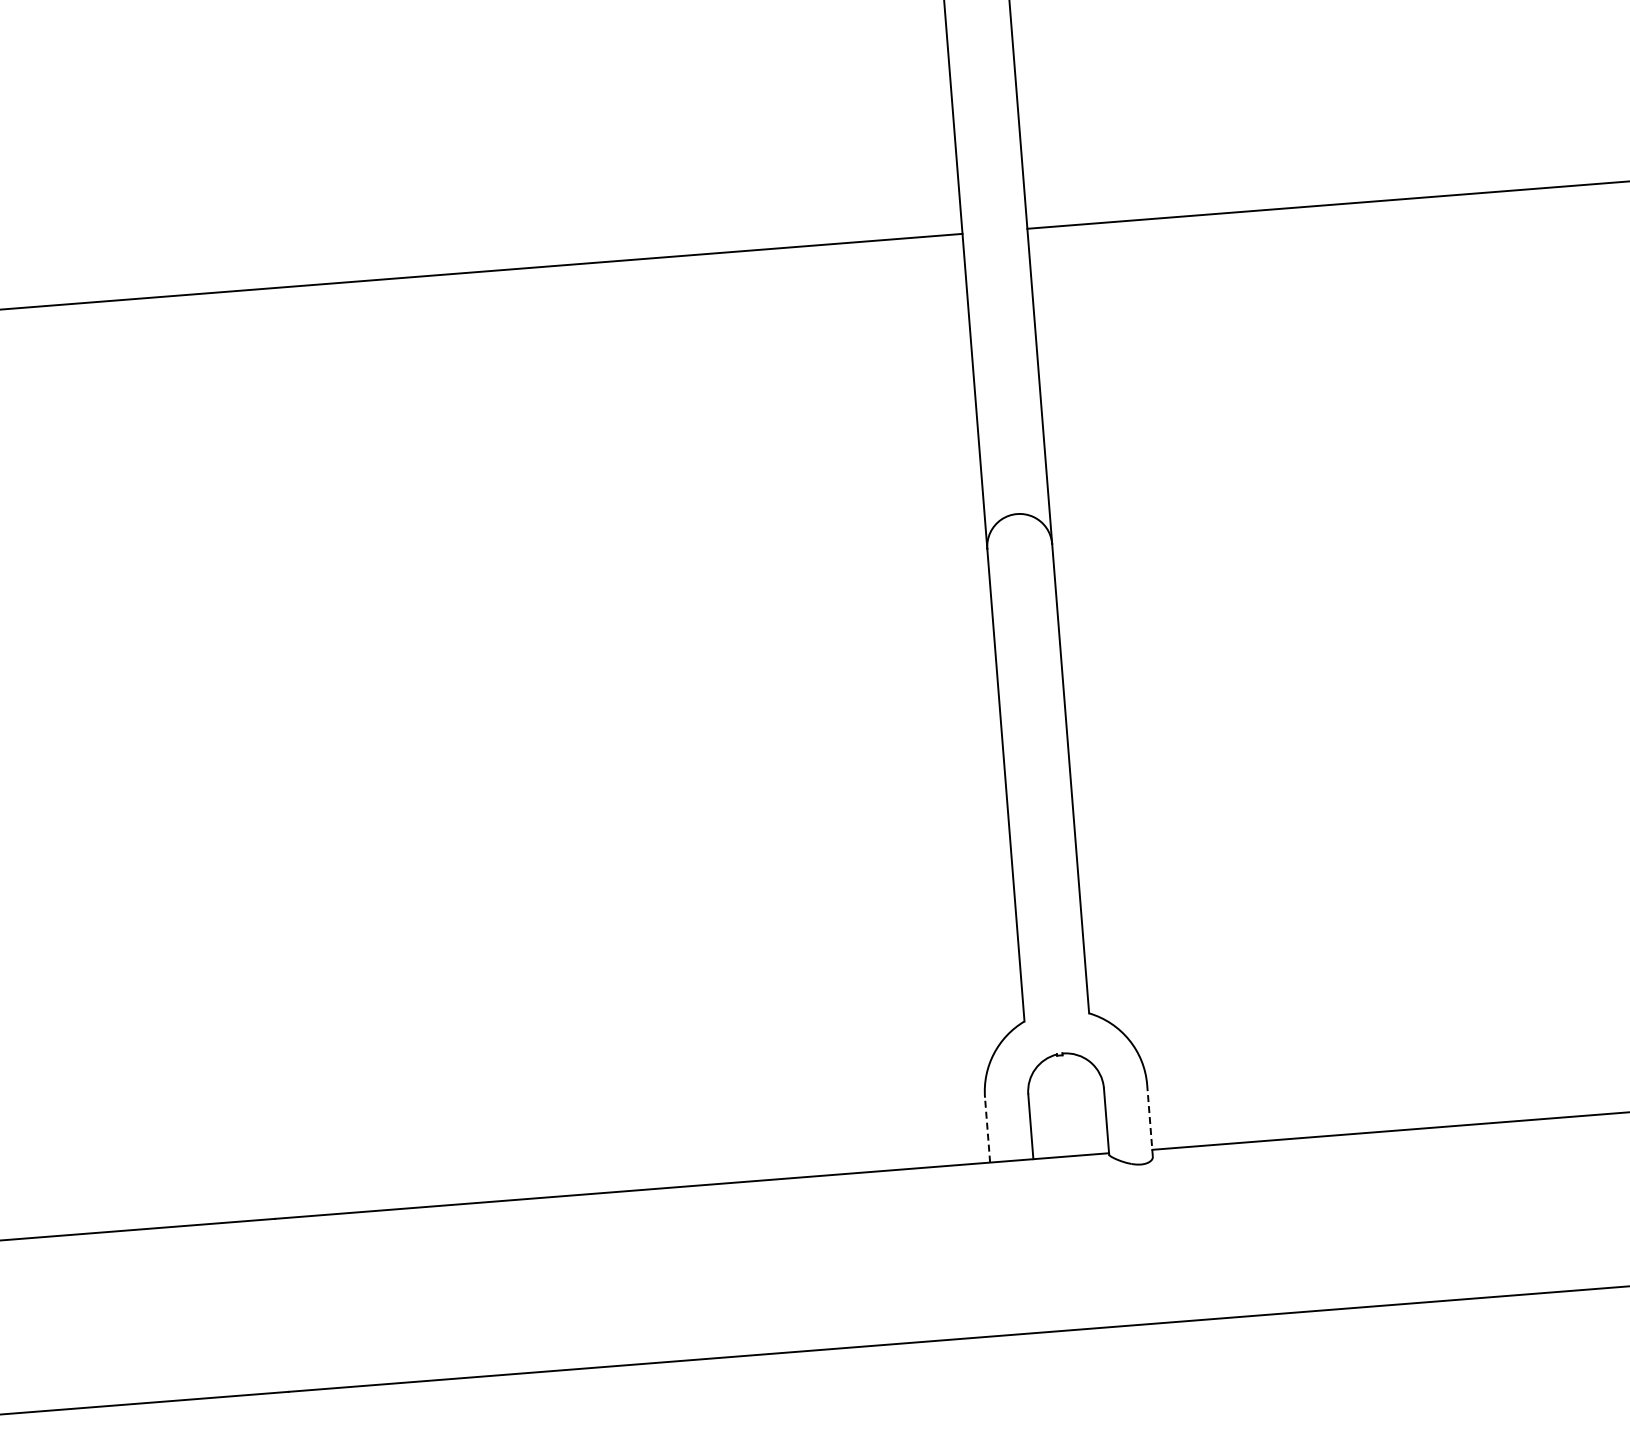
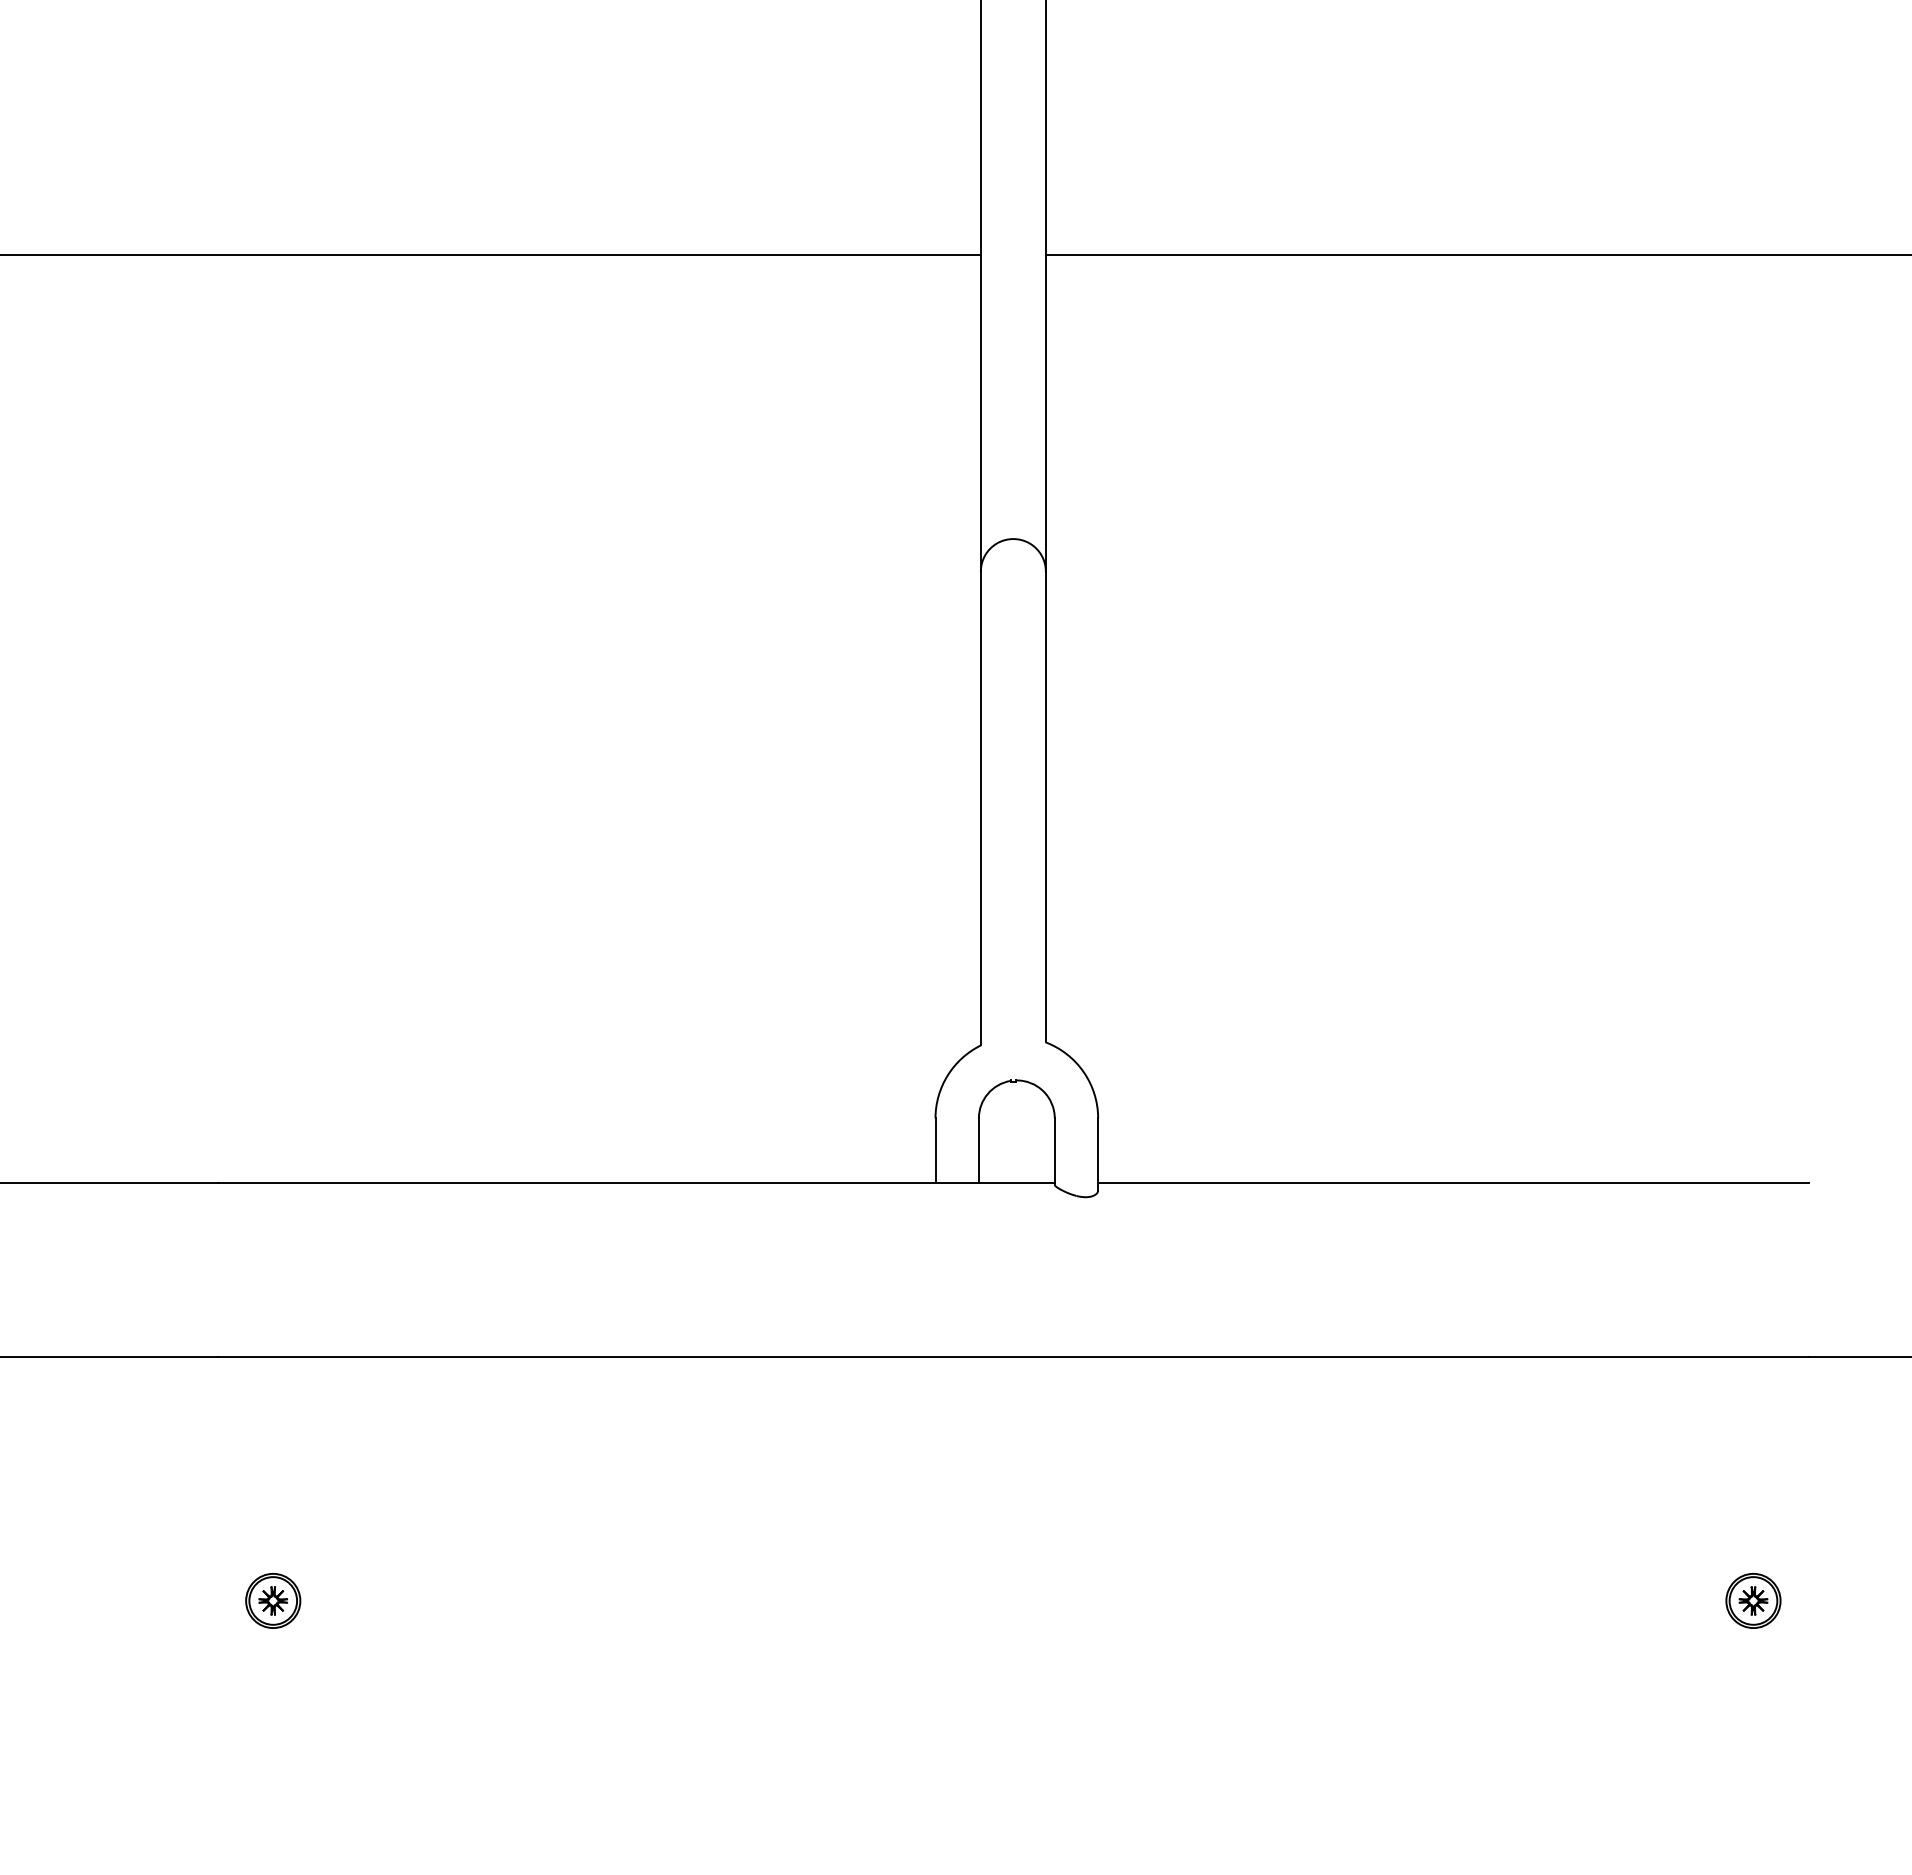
line: (1150, 1119) -> (1098, 1153), dashed -> solid
line: (987, 1129) -> (935, 1150), dashed -> solid

